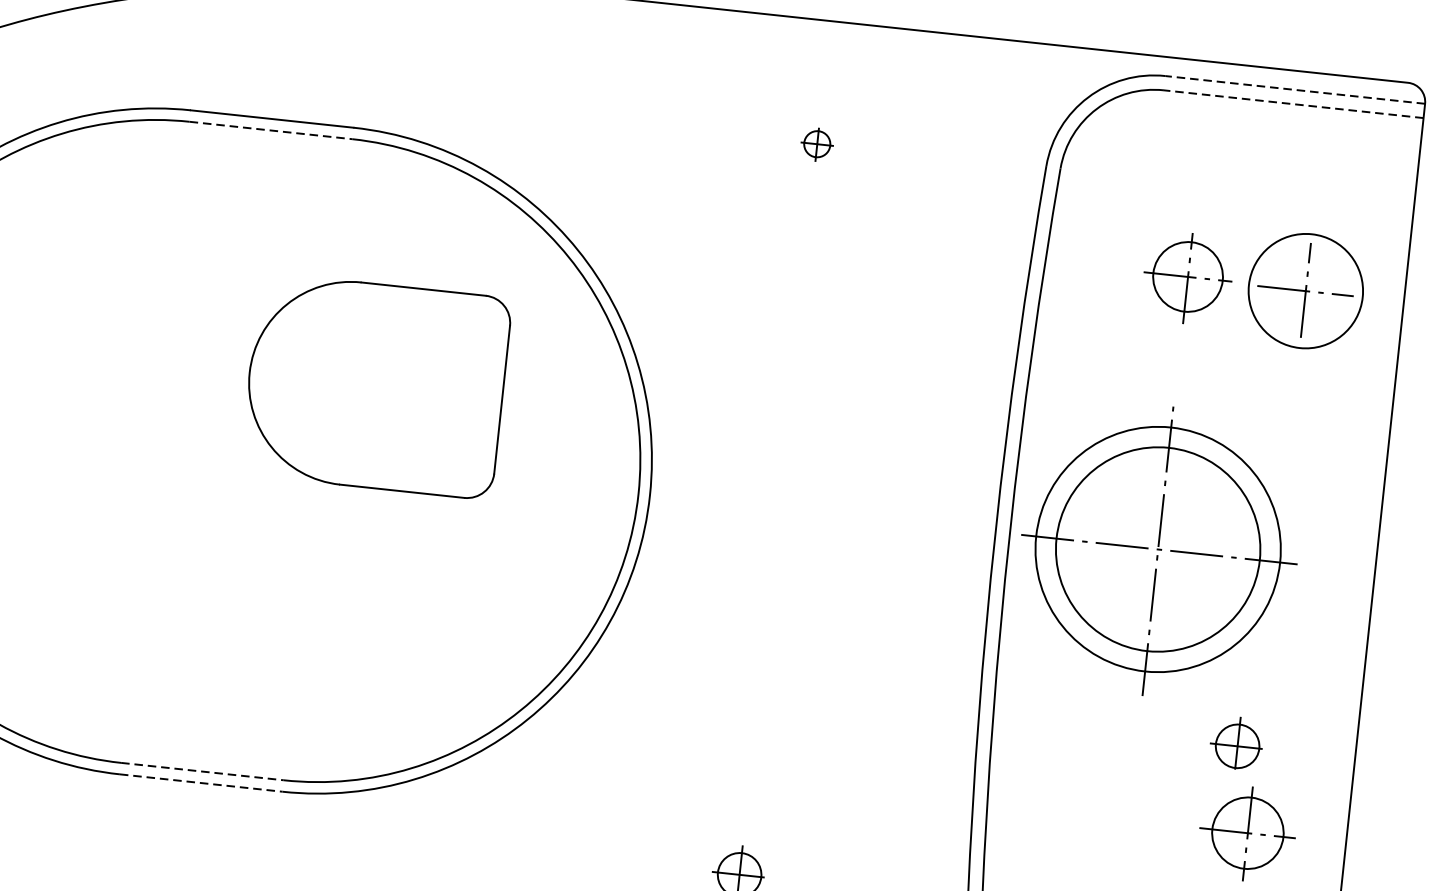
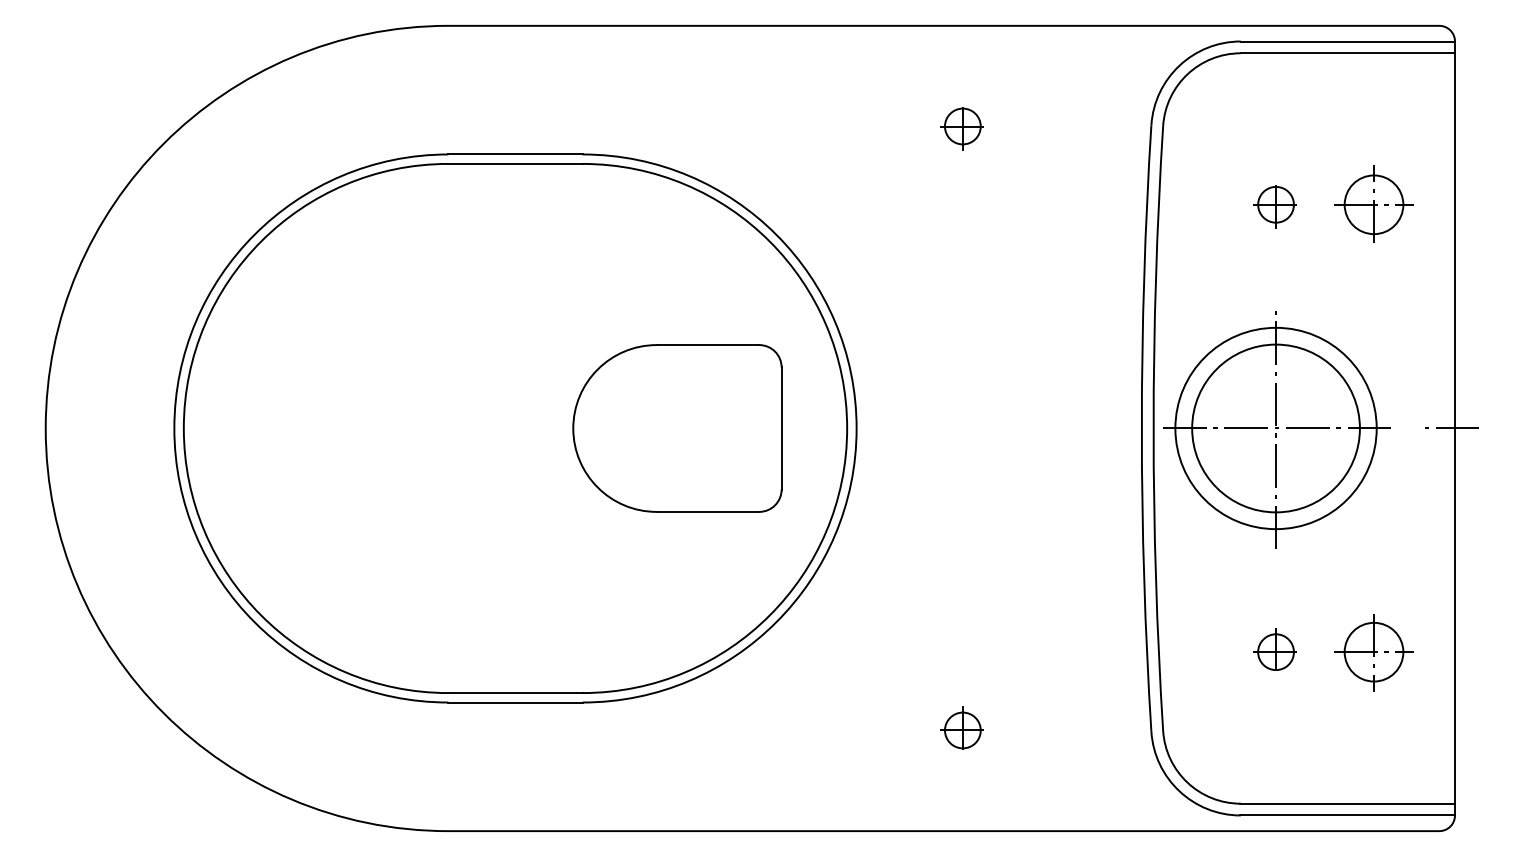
line: (1294, 89) -> (1347, 41), dashed -> solid
line: (1293, 104) -> (1347, 53), dashed -> solid
line: (271, 129) -> (515, 163), dashed -> solid
part: (815, 145) -> (961, 128), size x1.67
part: (1185, 280) -> (1274, 206), size x0.62
circle: (1305, 290) -> (1373, 204), size x0.62
part: (375, 386) -> (677, 428), moved
line: (1371, 572) -> (1452, 428), added
part: (1236, 742) -> (1274, 649), moved
line: (202, 772) -> (515, 693), dashed -> solid
line: (201, 783) -> (515, 702), dashed -> solid

